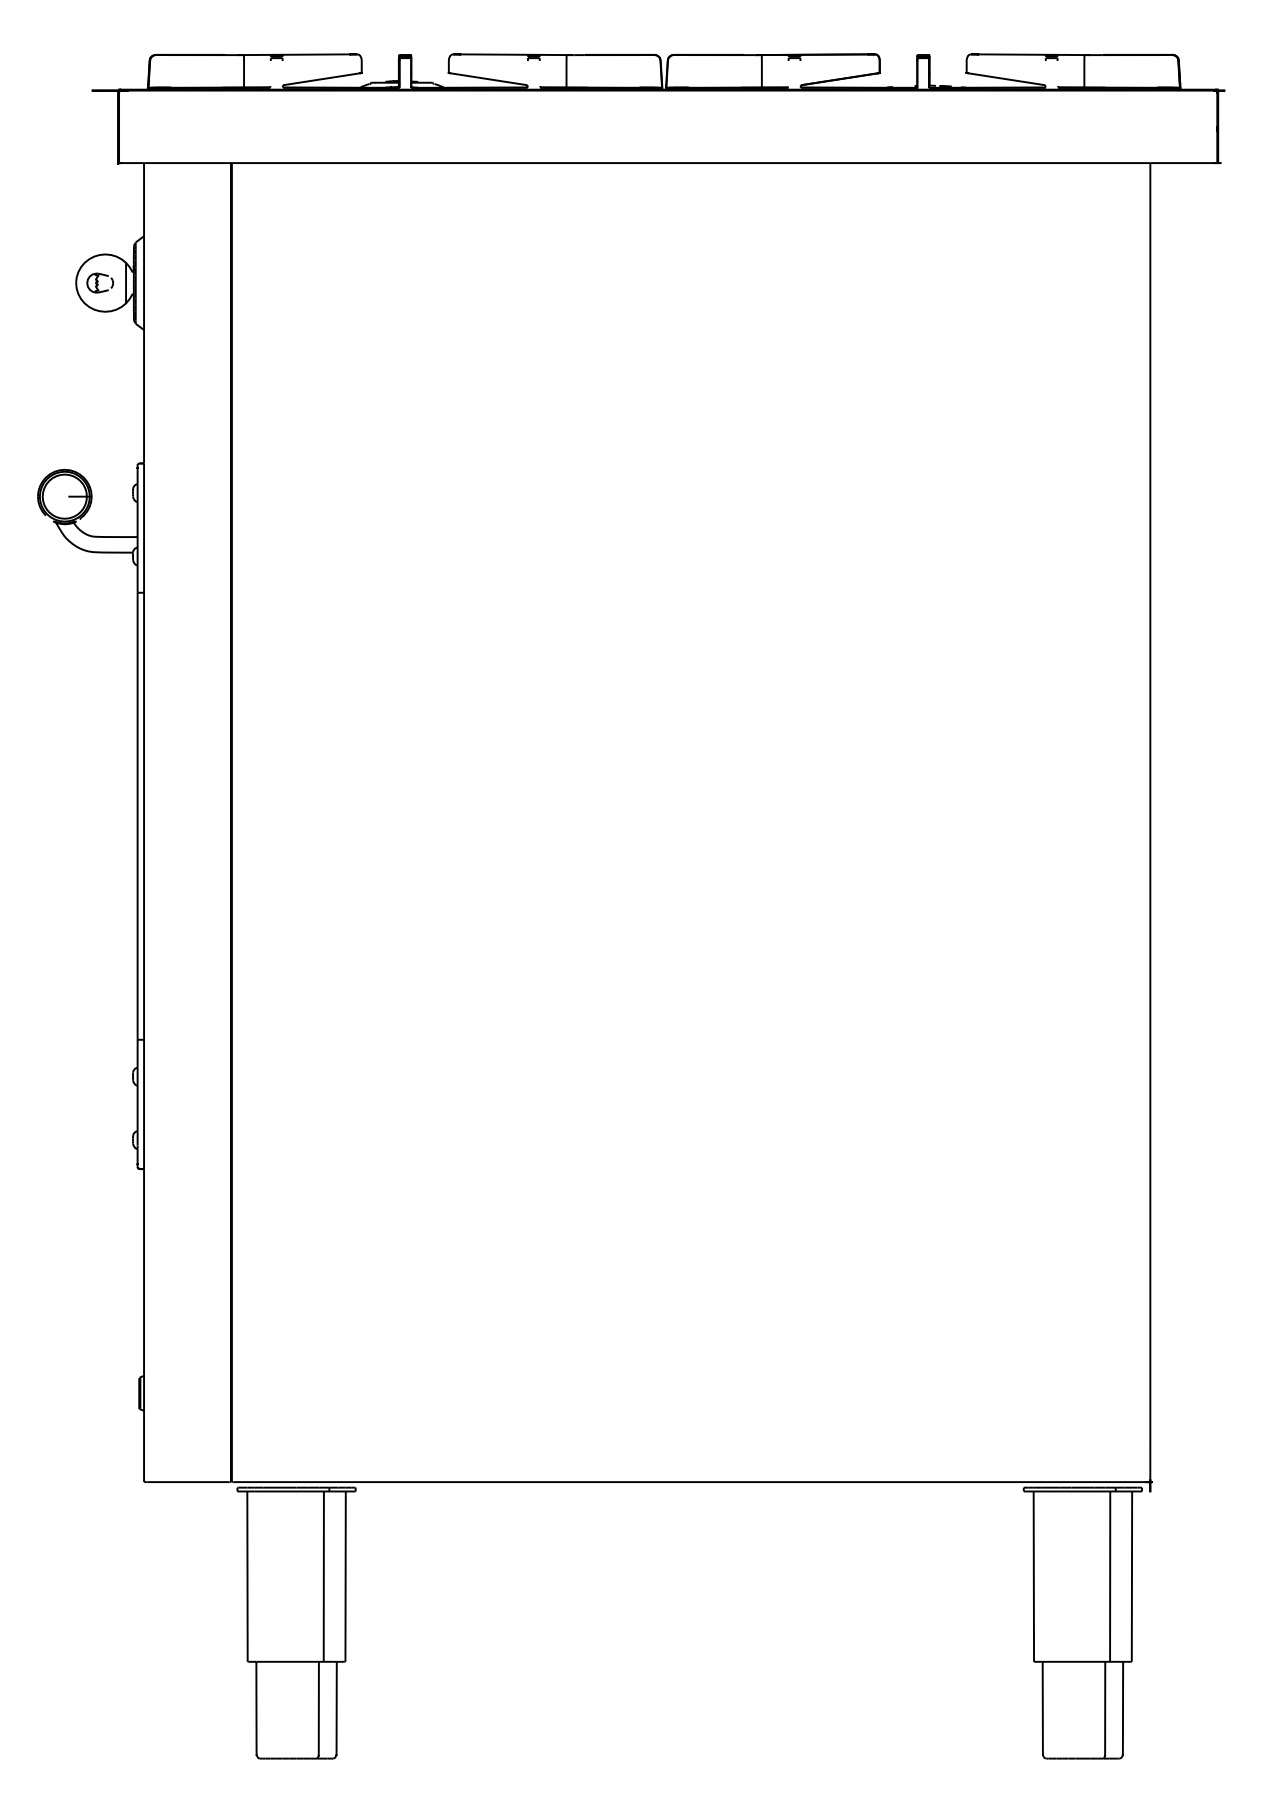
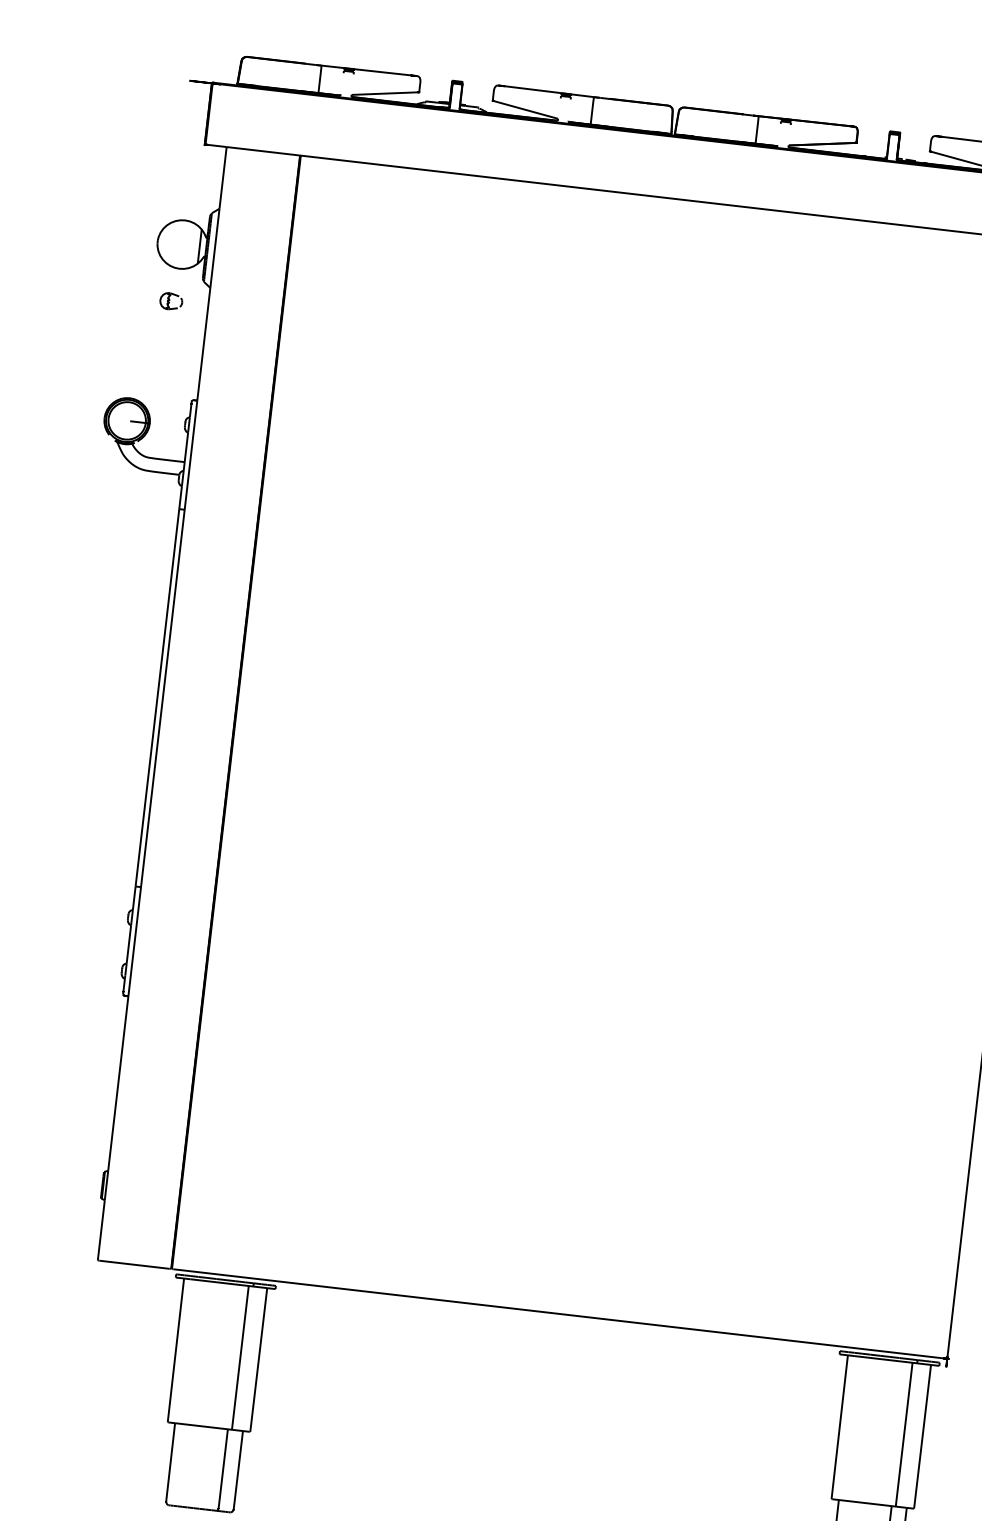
part: (100, 282) -> (171, 301), moved

